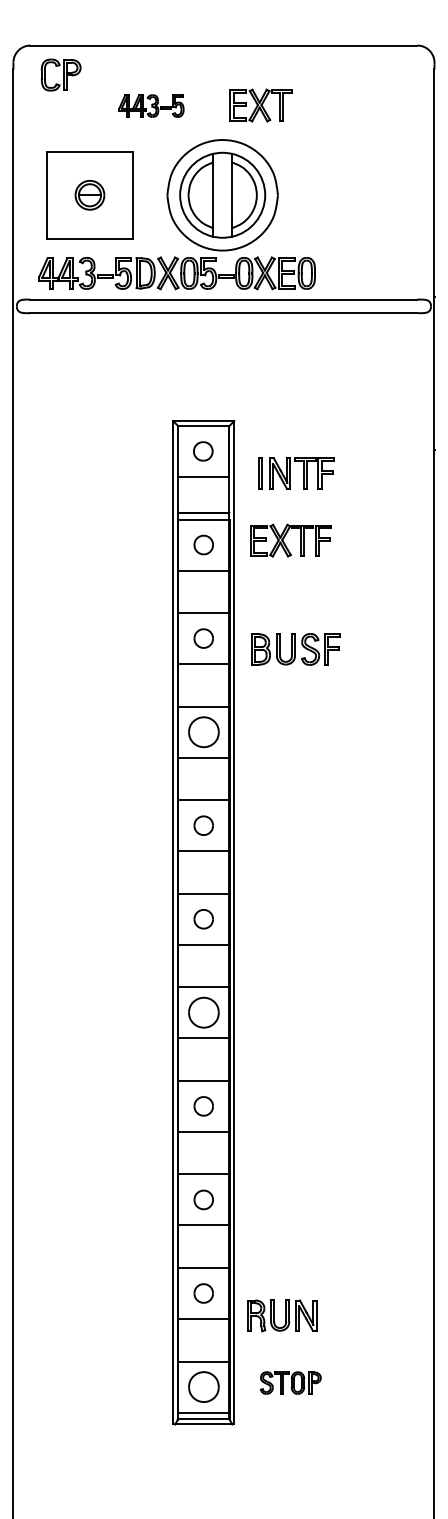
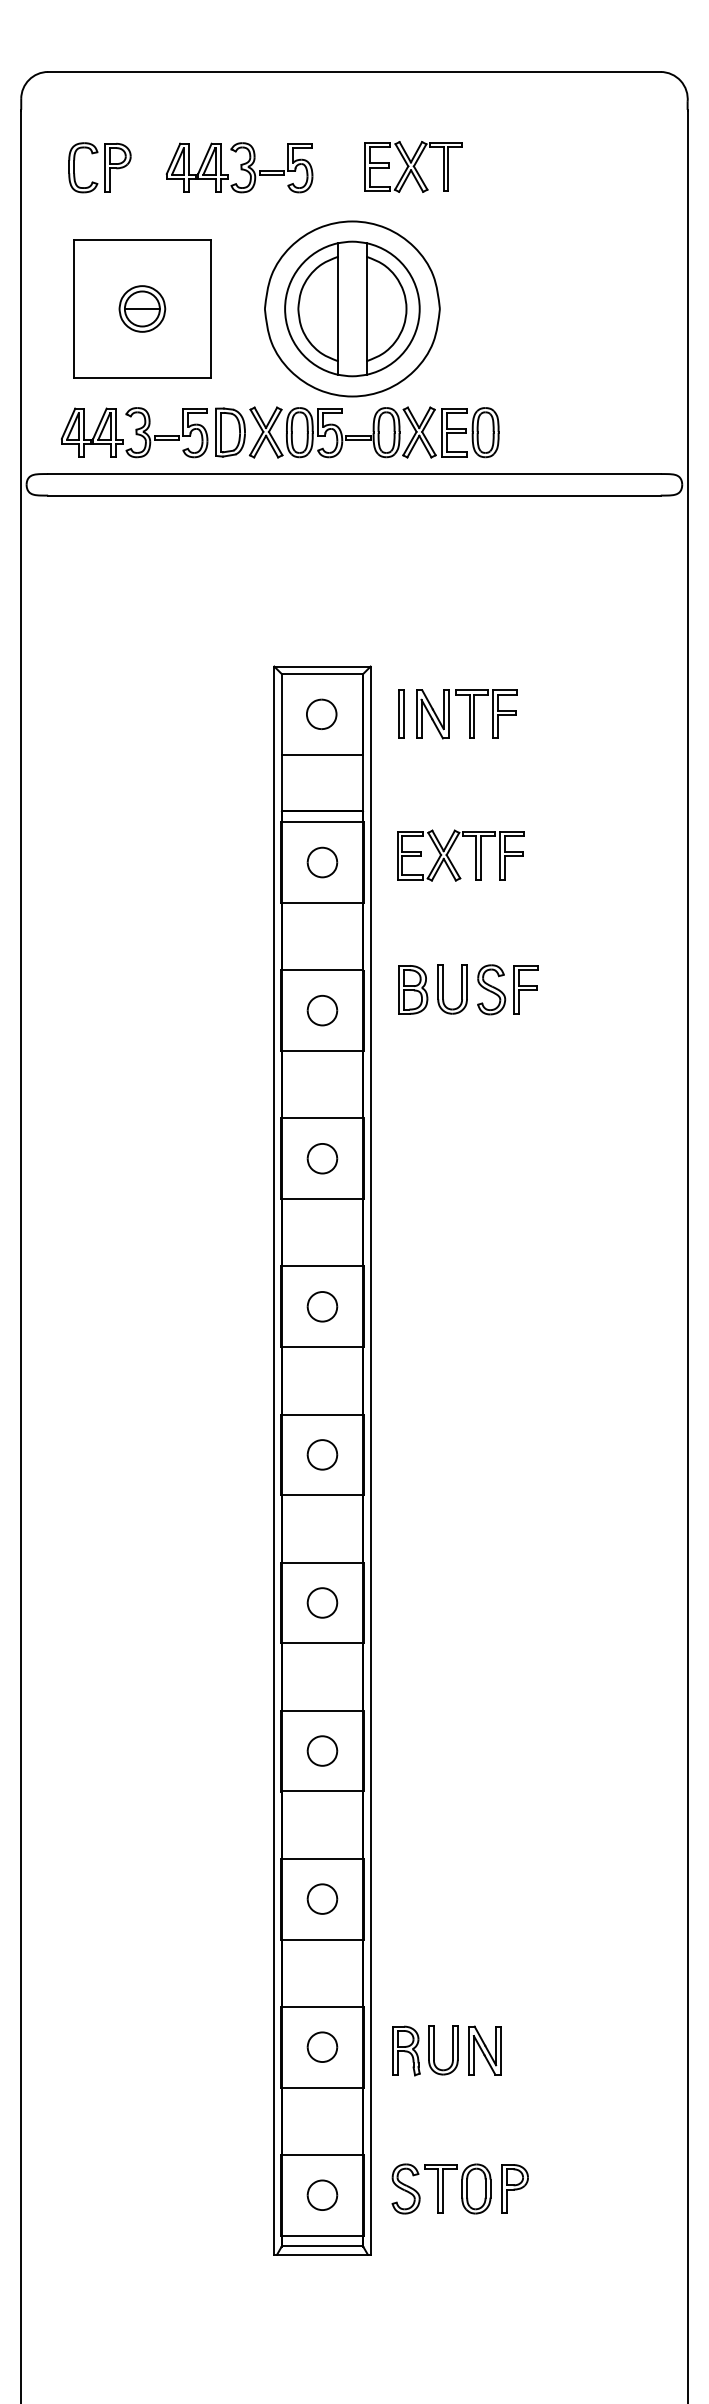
part: (60, 74) -> (98, 166), moved
part: (151, 105) -> (239, 166), size x1.43
part: (296, 473) -> (458, 714), moved
part: (295, 649) -> (467, 989), moved
part: (203, 731) -> (322, 1157), size x0.62
part: (203, 1012) -> (322, 1602), size x0.62
part: (282, 1315) -> (447, 2050), moved
part: (290, 1382) -> (459, 2188), size x1.43
part: (203, 1386) -> (322, 2194), size x0.62

